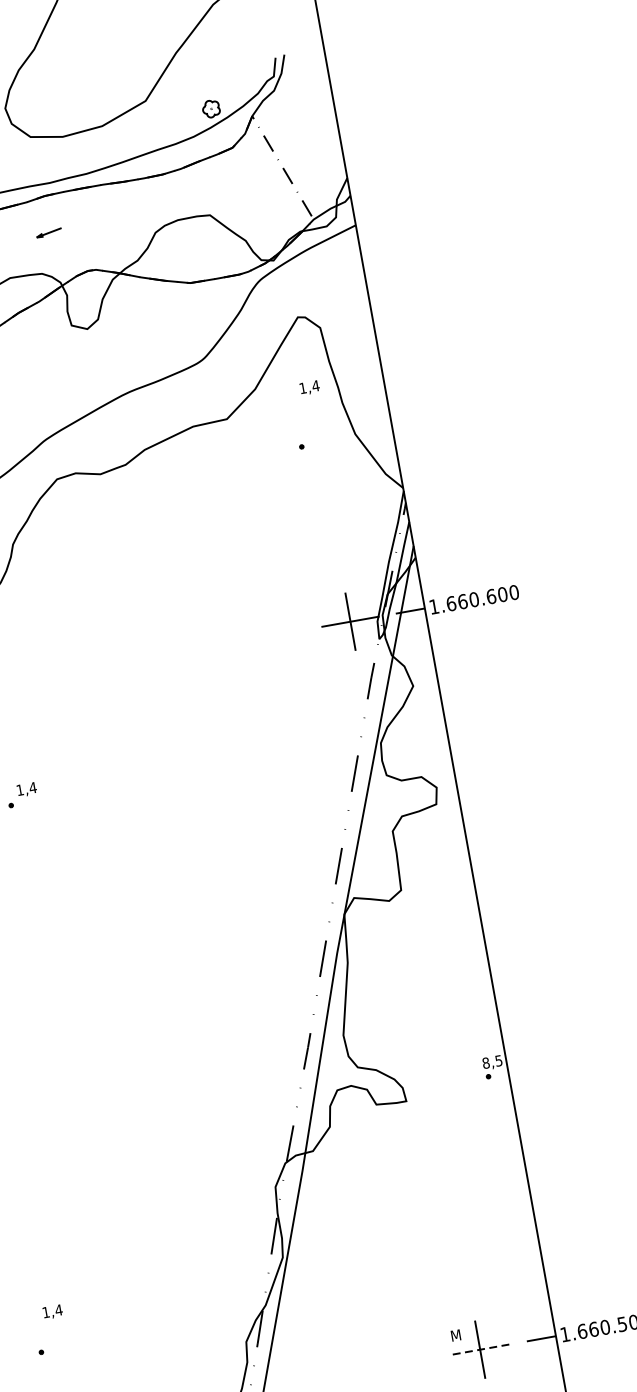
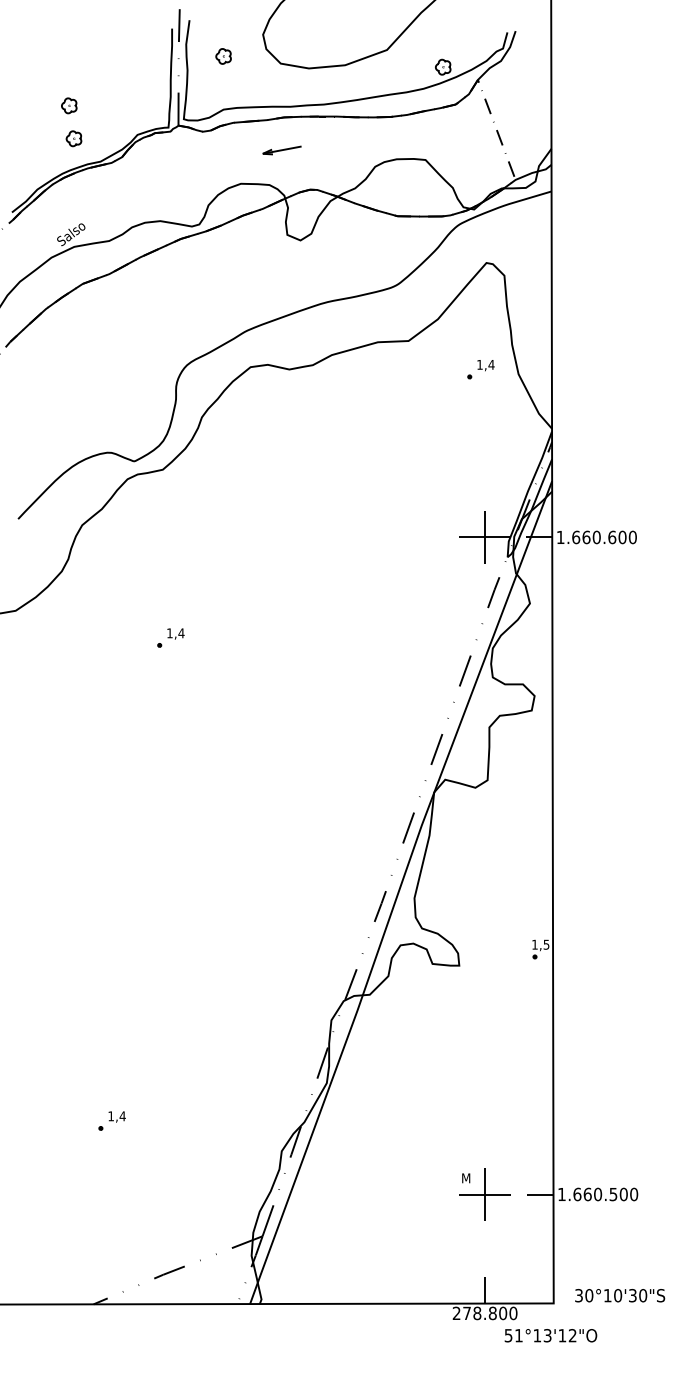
part: (48, 233) -> (281, 150), size x1.67
text: (309, 387) -> (485, 365), moved
text: (485, 1062) -> (534, 944), 8,5 -> 1,5
text: (52, 1311) -> (116, 1116), moved
line: (479, 1349) -> (484, 1194), dashed -> solid

